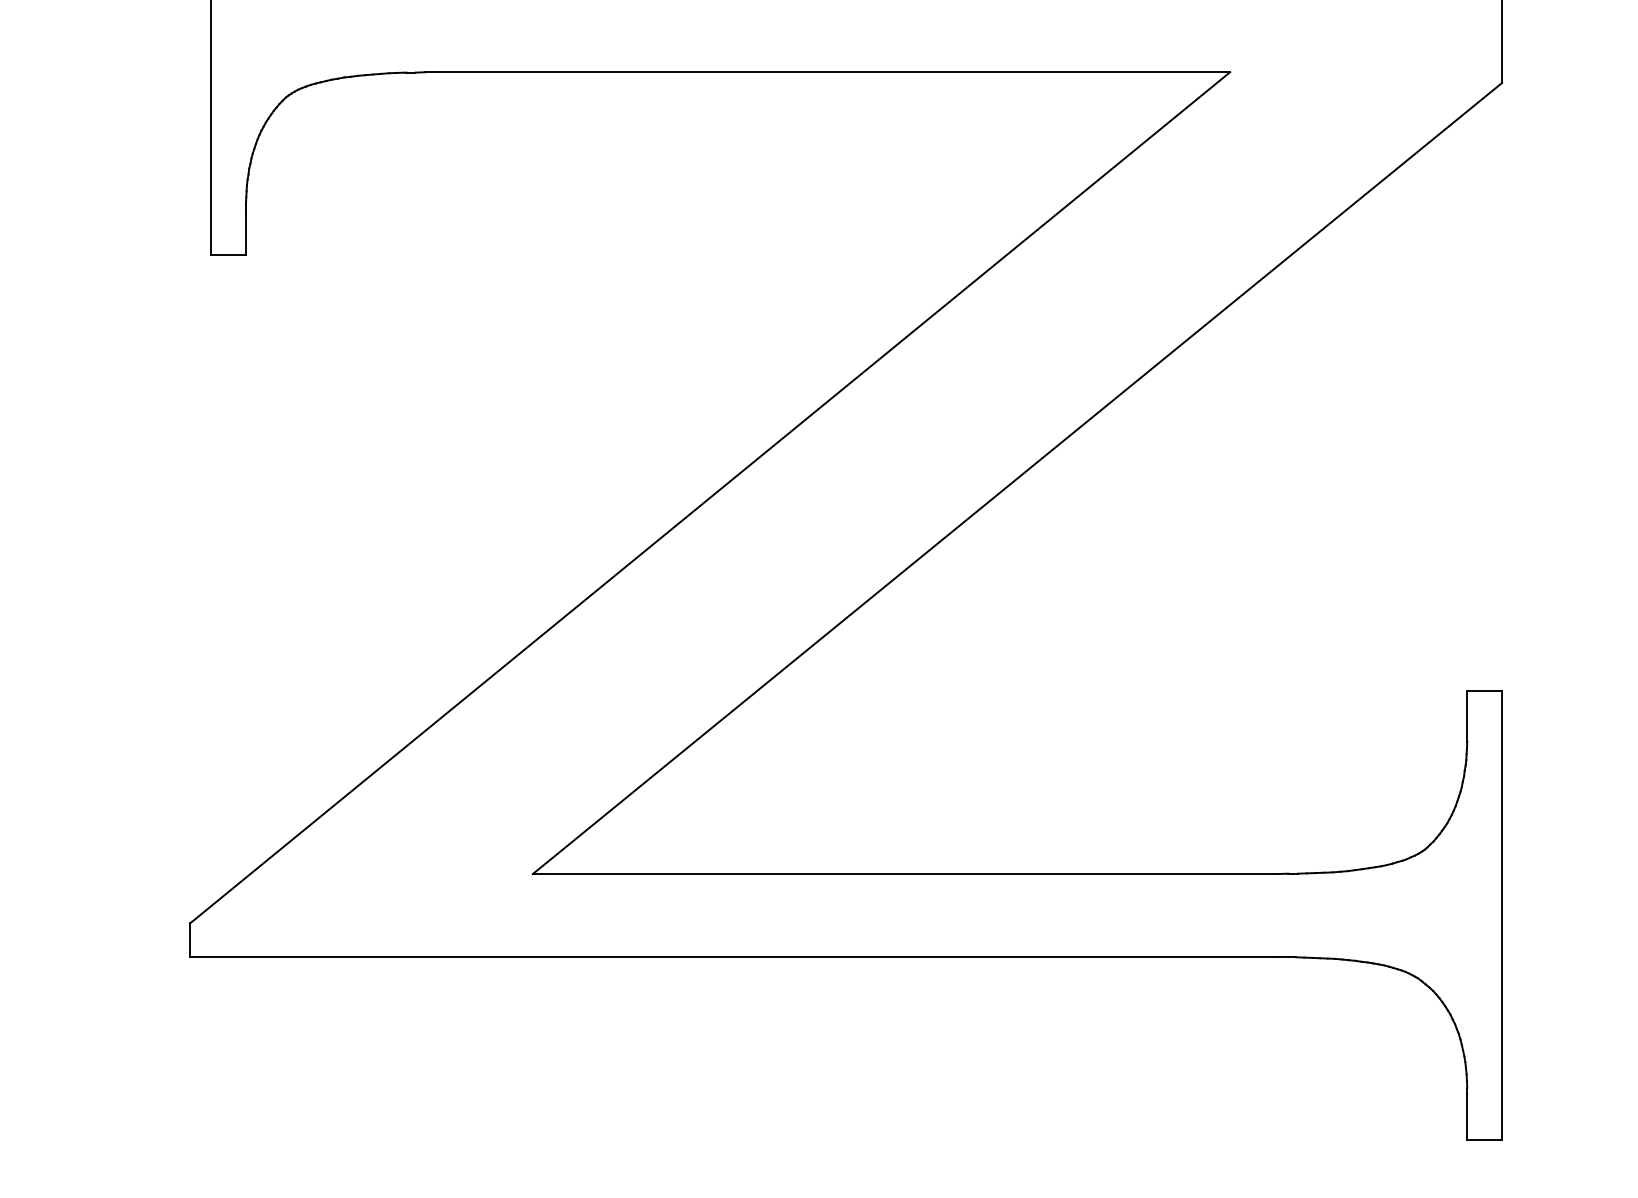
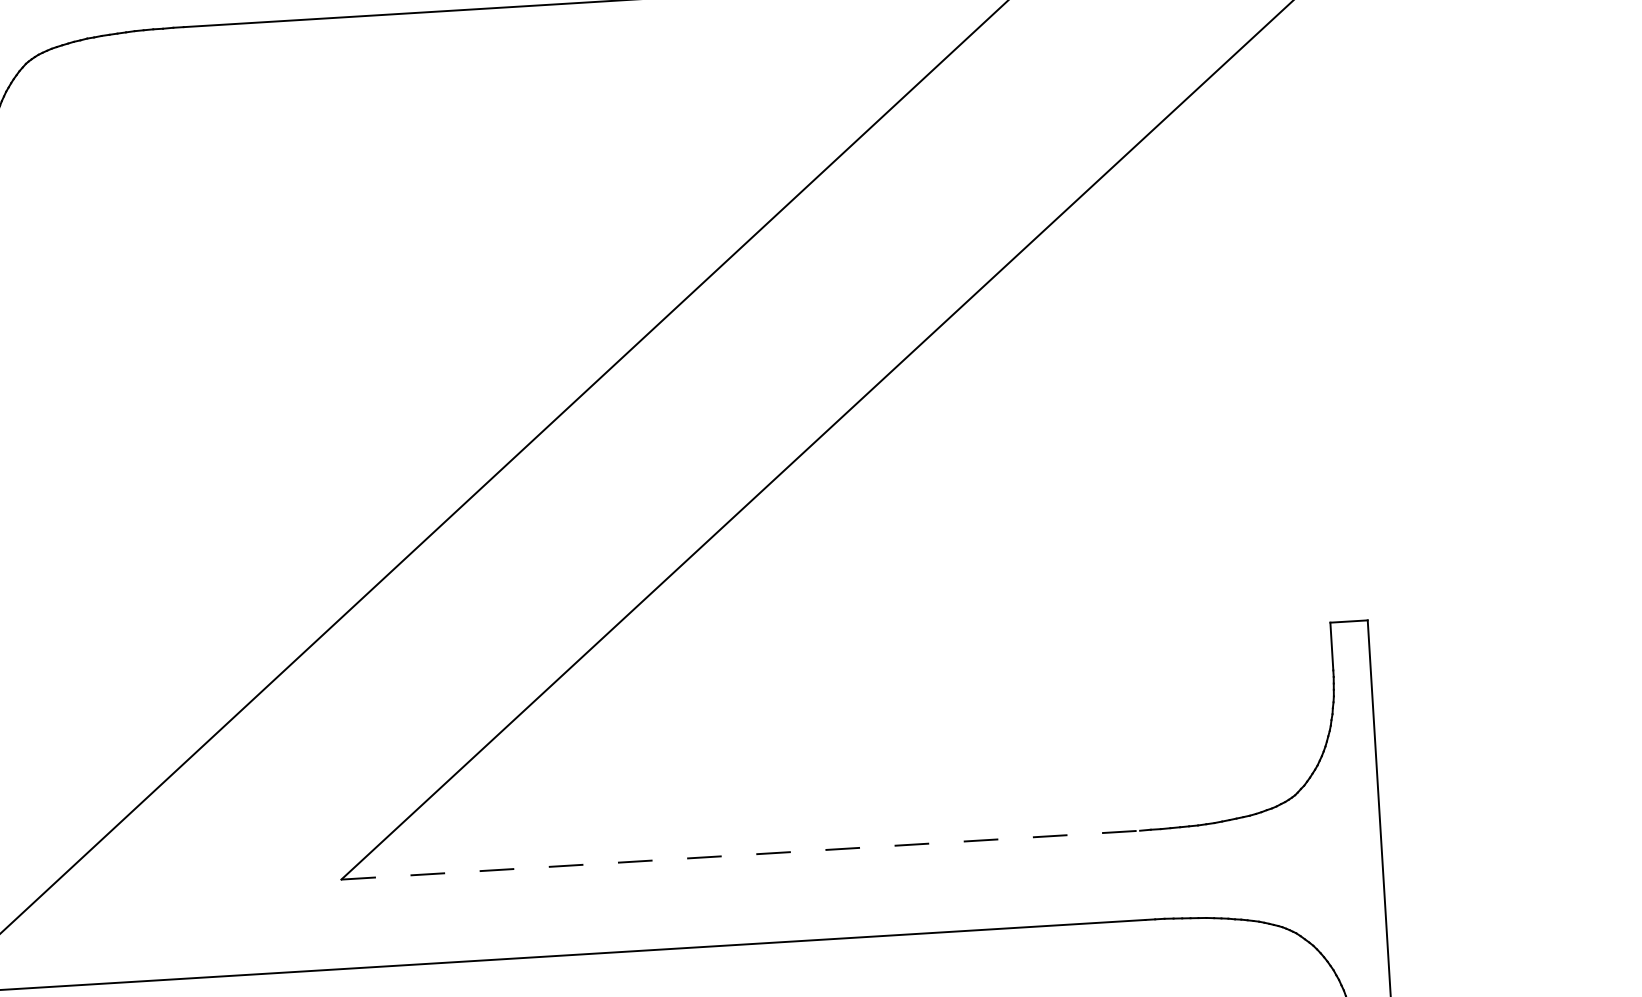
line: (905, 874) -> (740, 855), solid -> dashed

